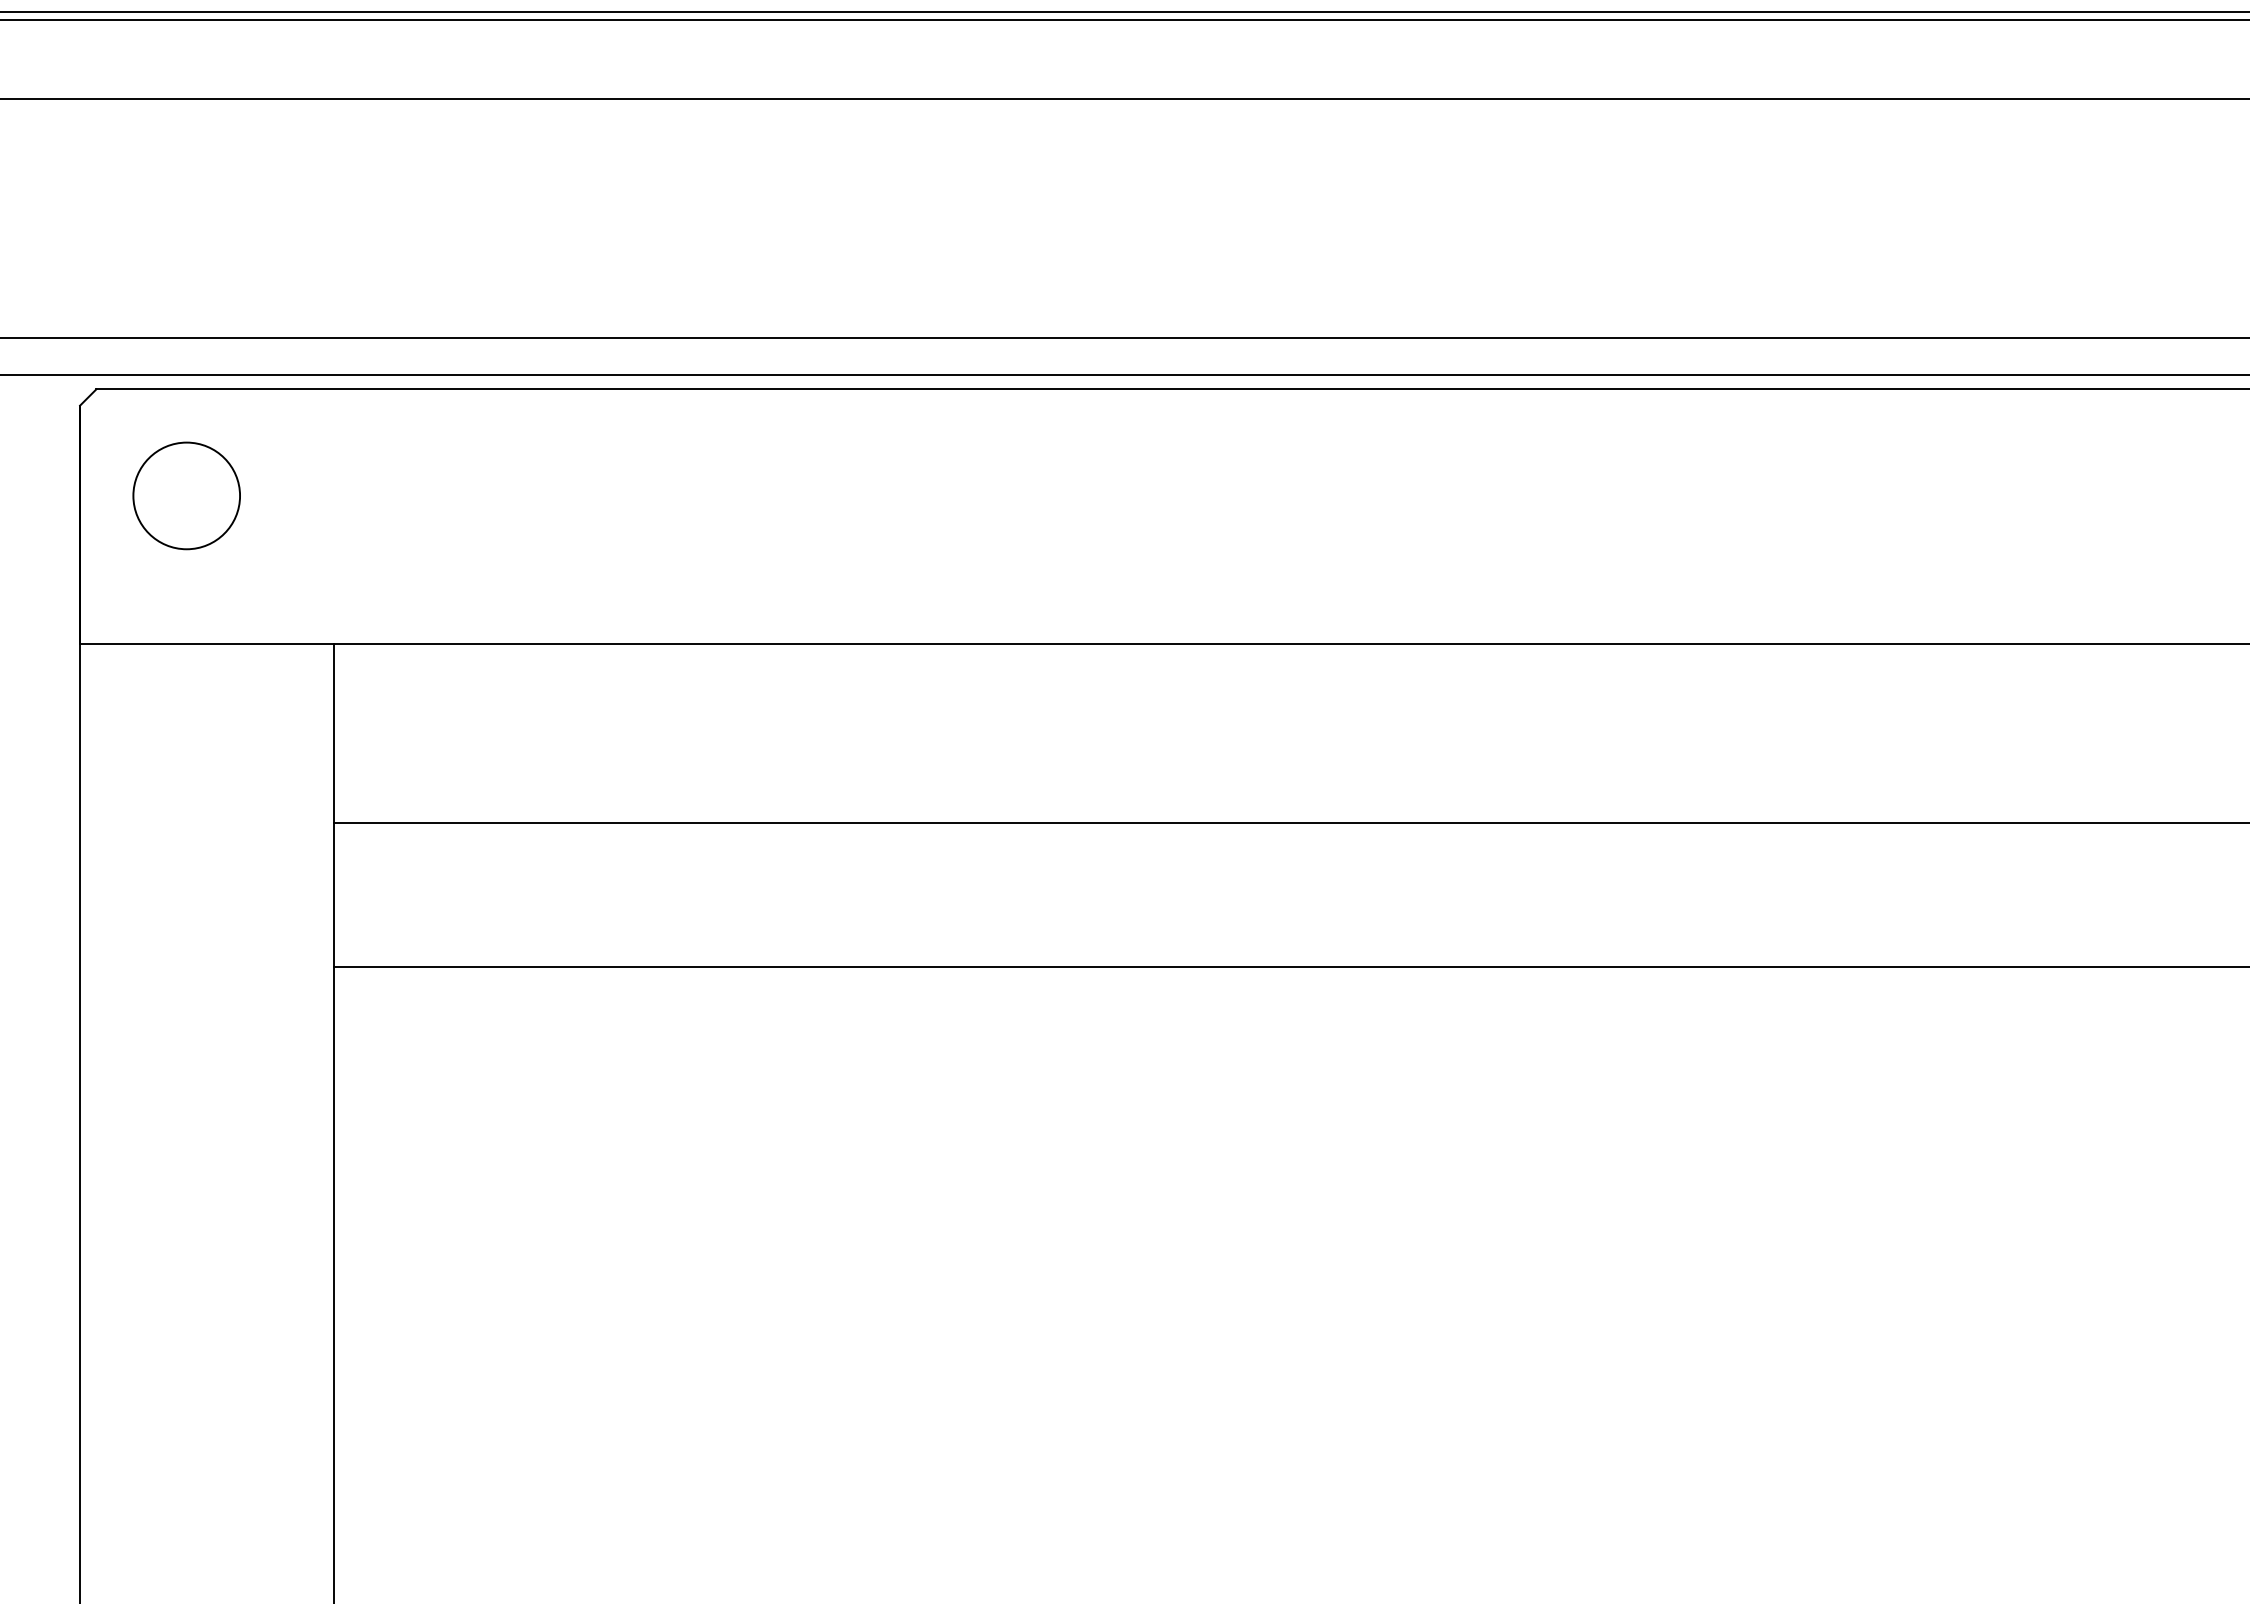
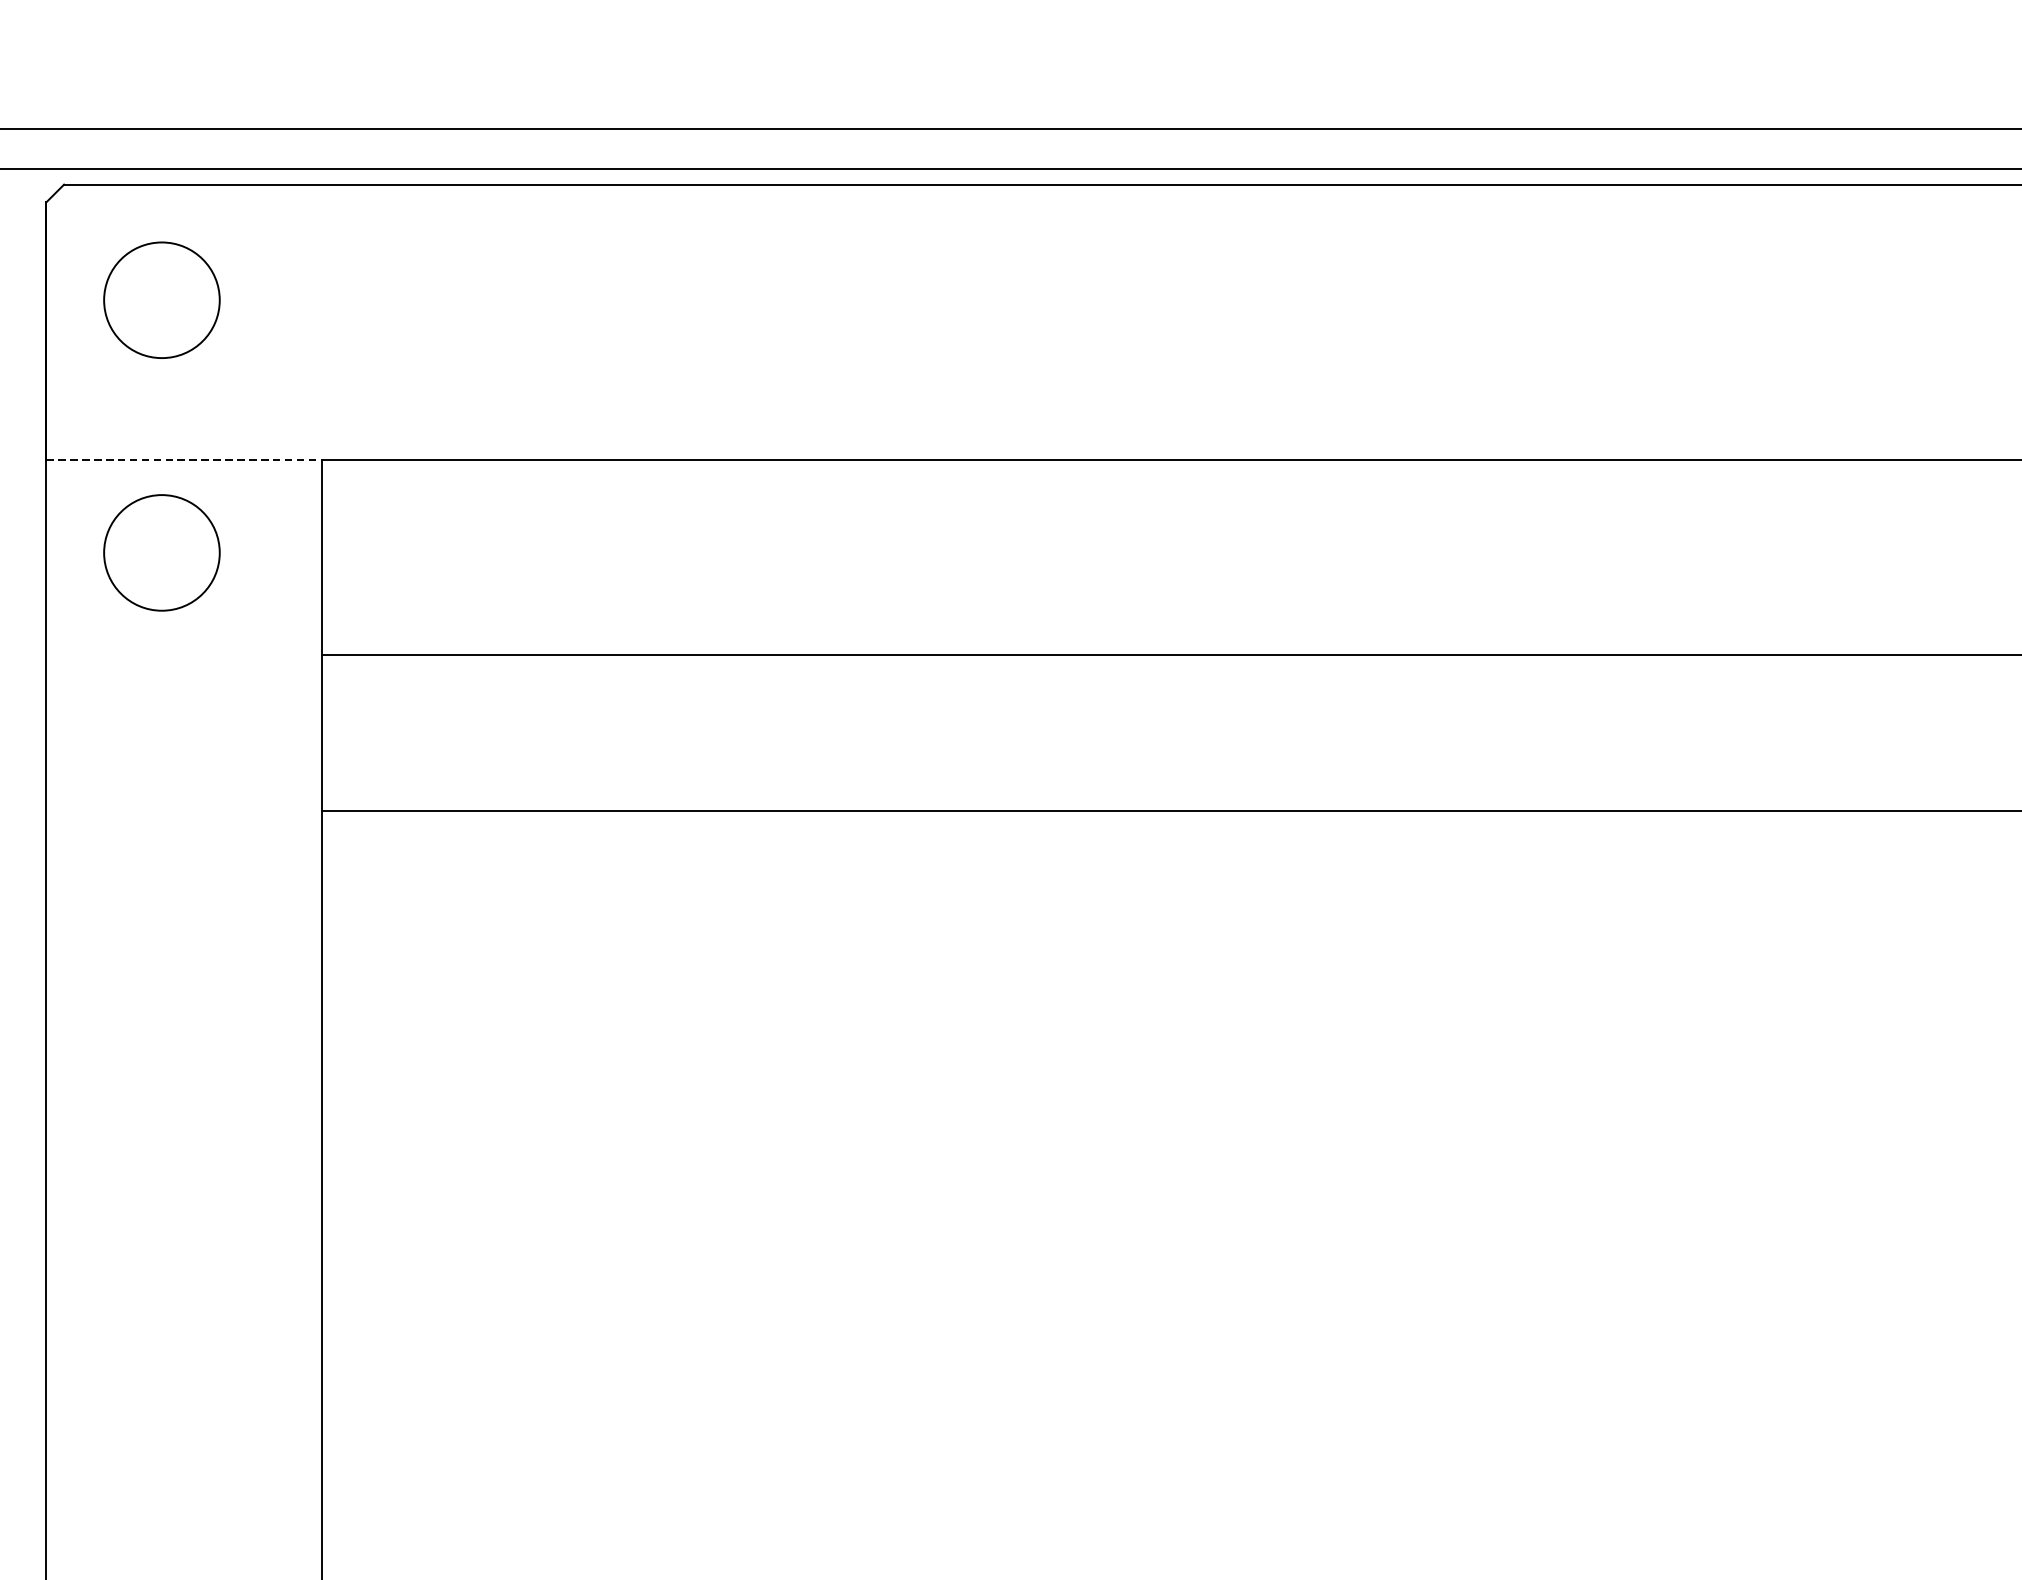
line: (207, 643) -> (184, 460), solid -> dashed
circle: (186, 728) -> (161, 552), added

